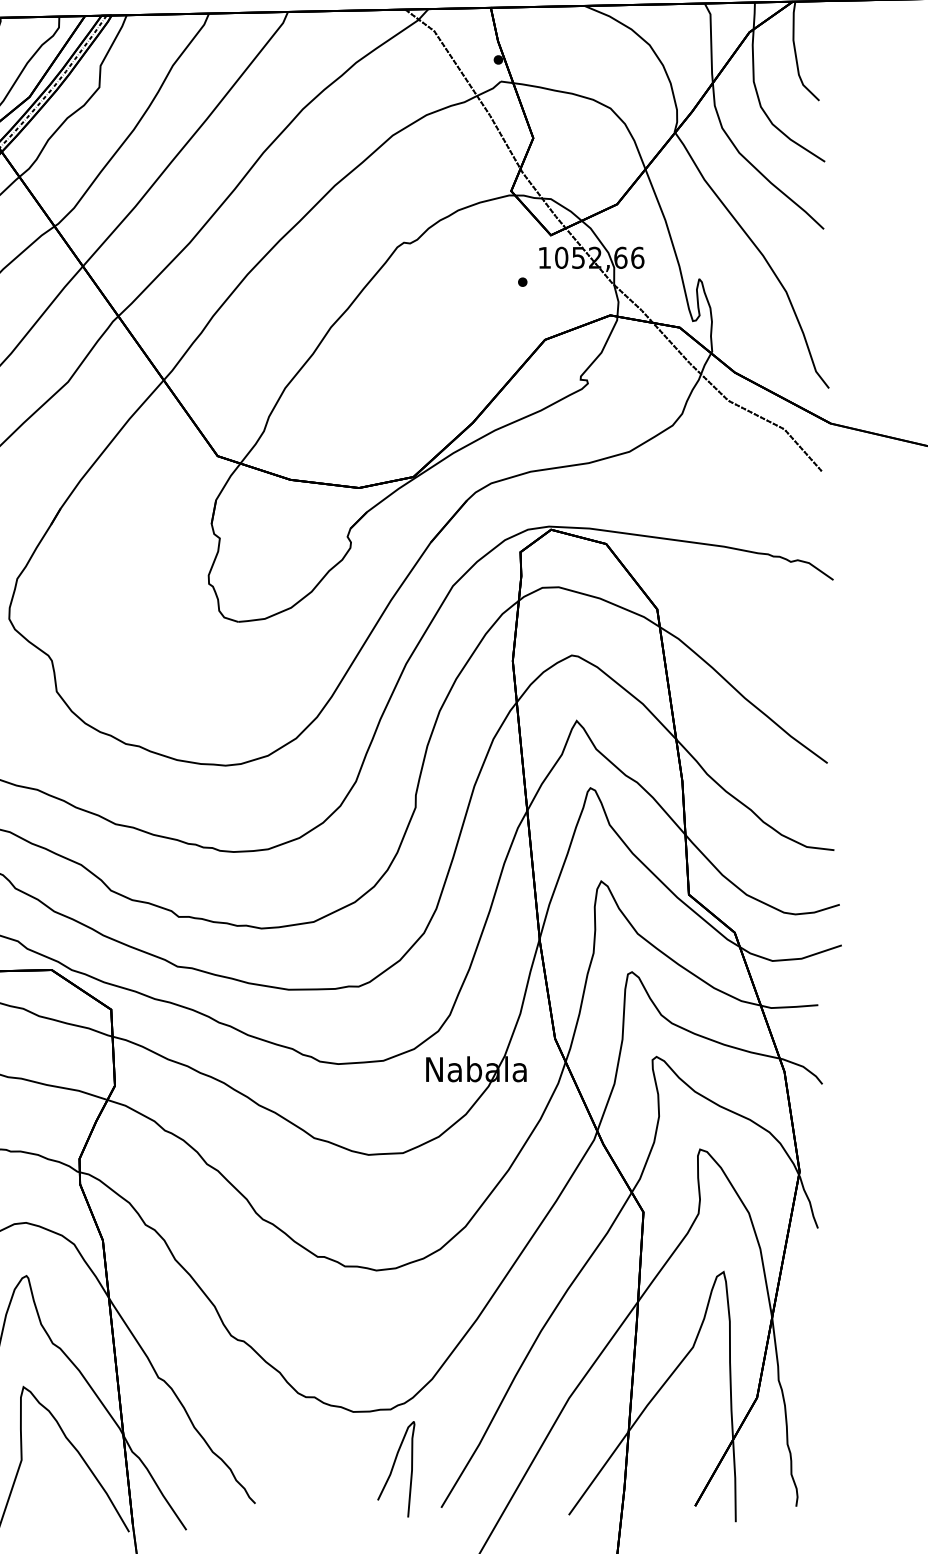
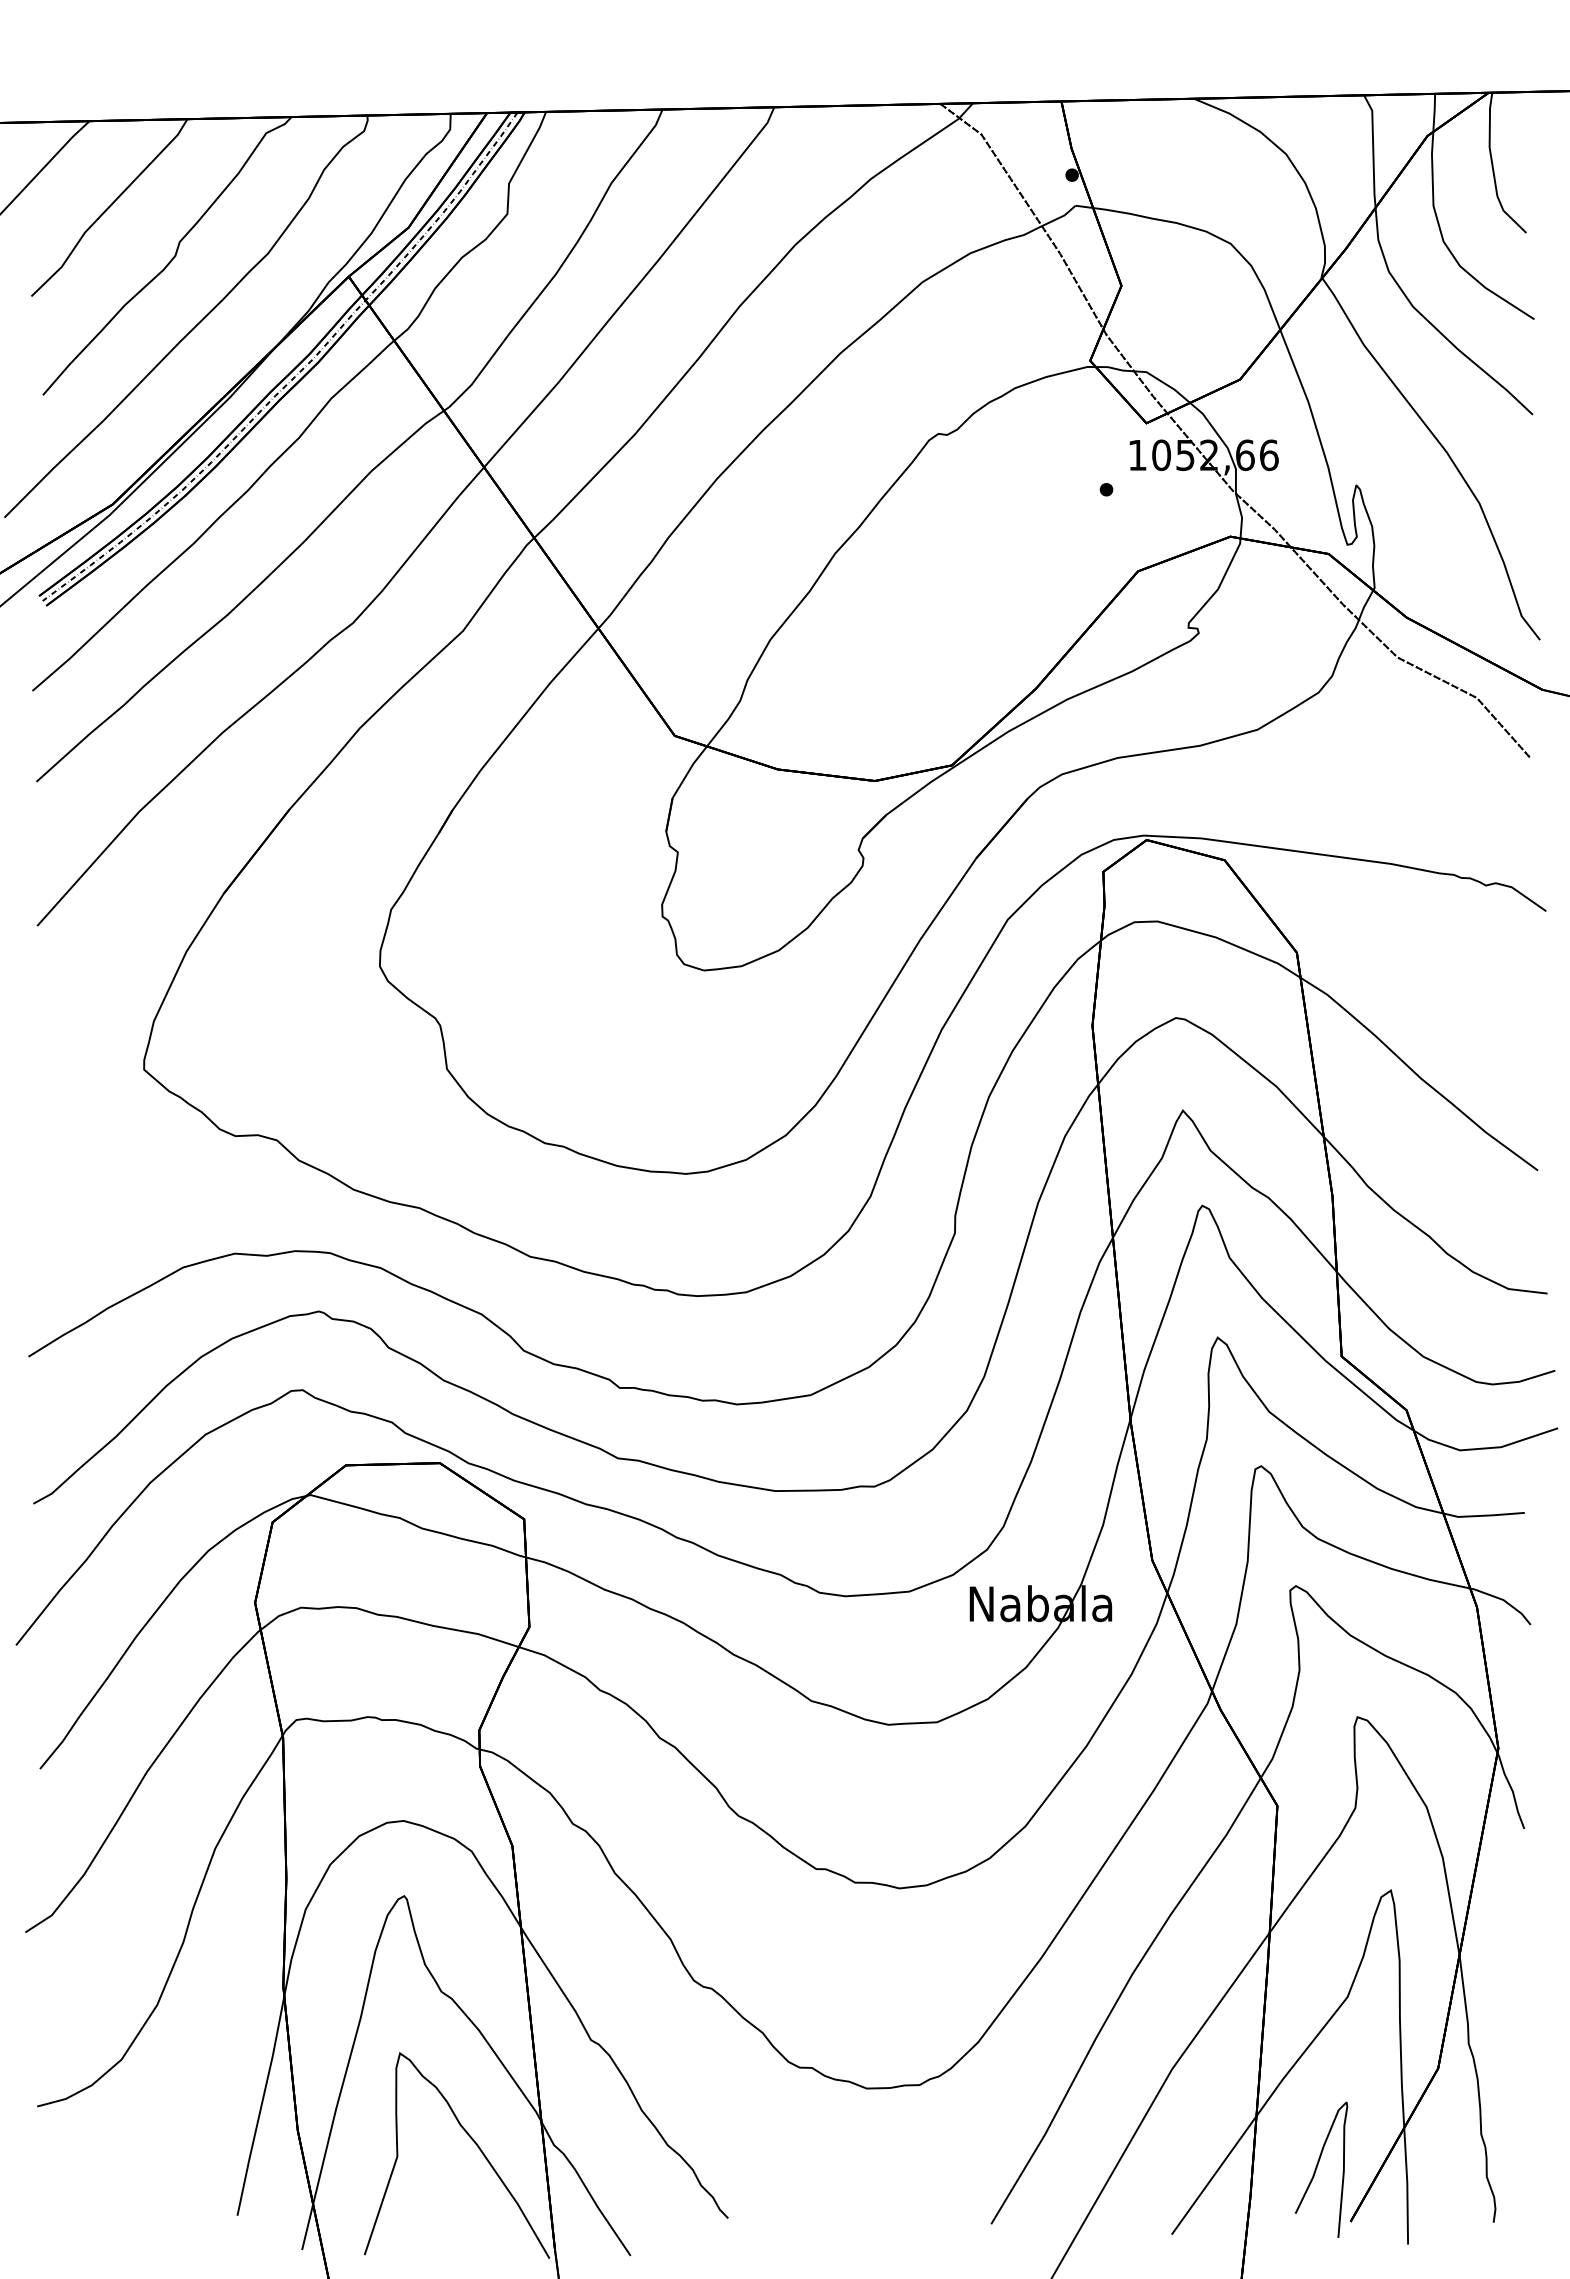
curve: (393, 1468) -> (1317, 2168), moved

